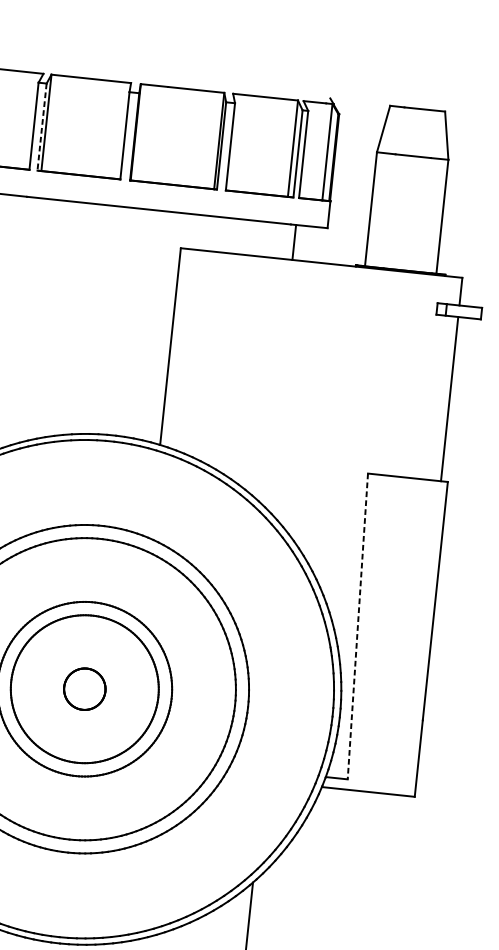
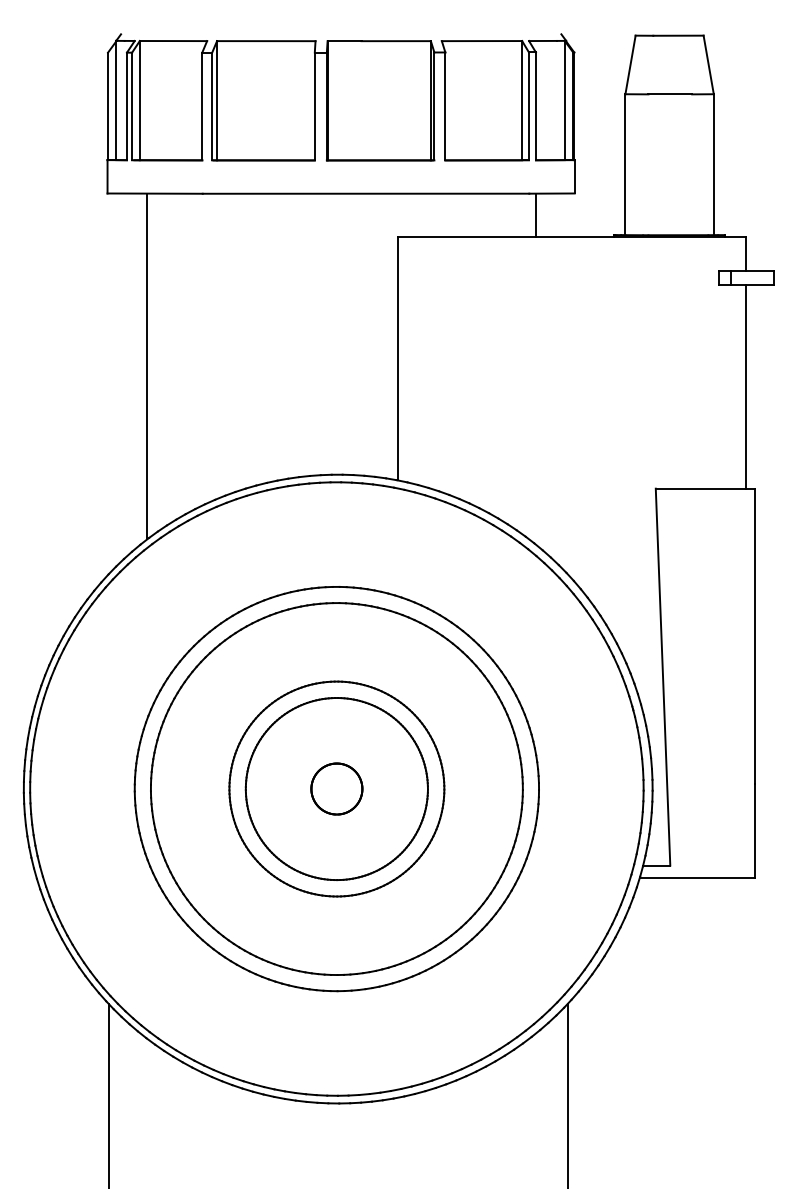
line: (42, 127) -> (212, 106), dashed -> solid
line: (358, 626) -> (663, 677), dashed -> solid

